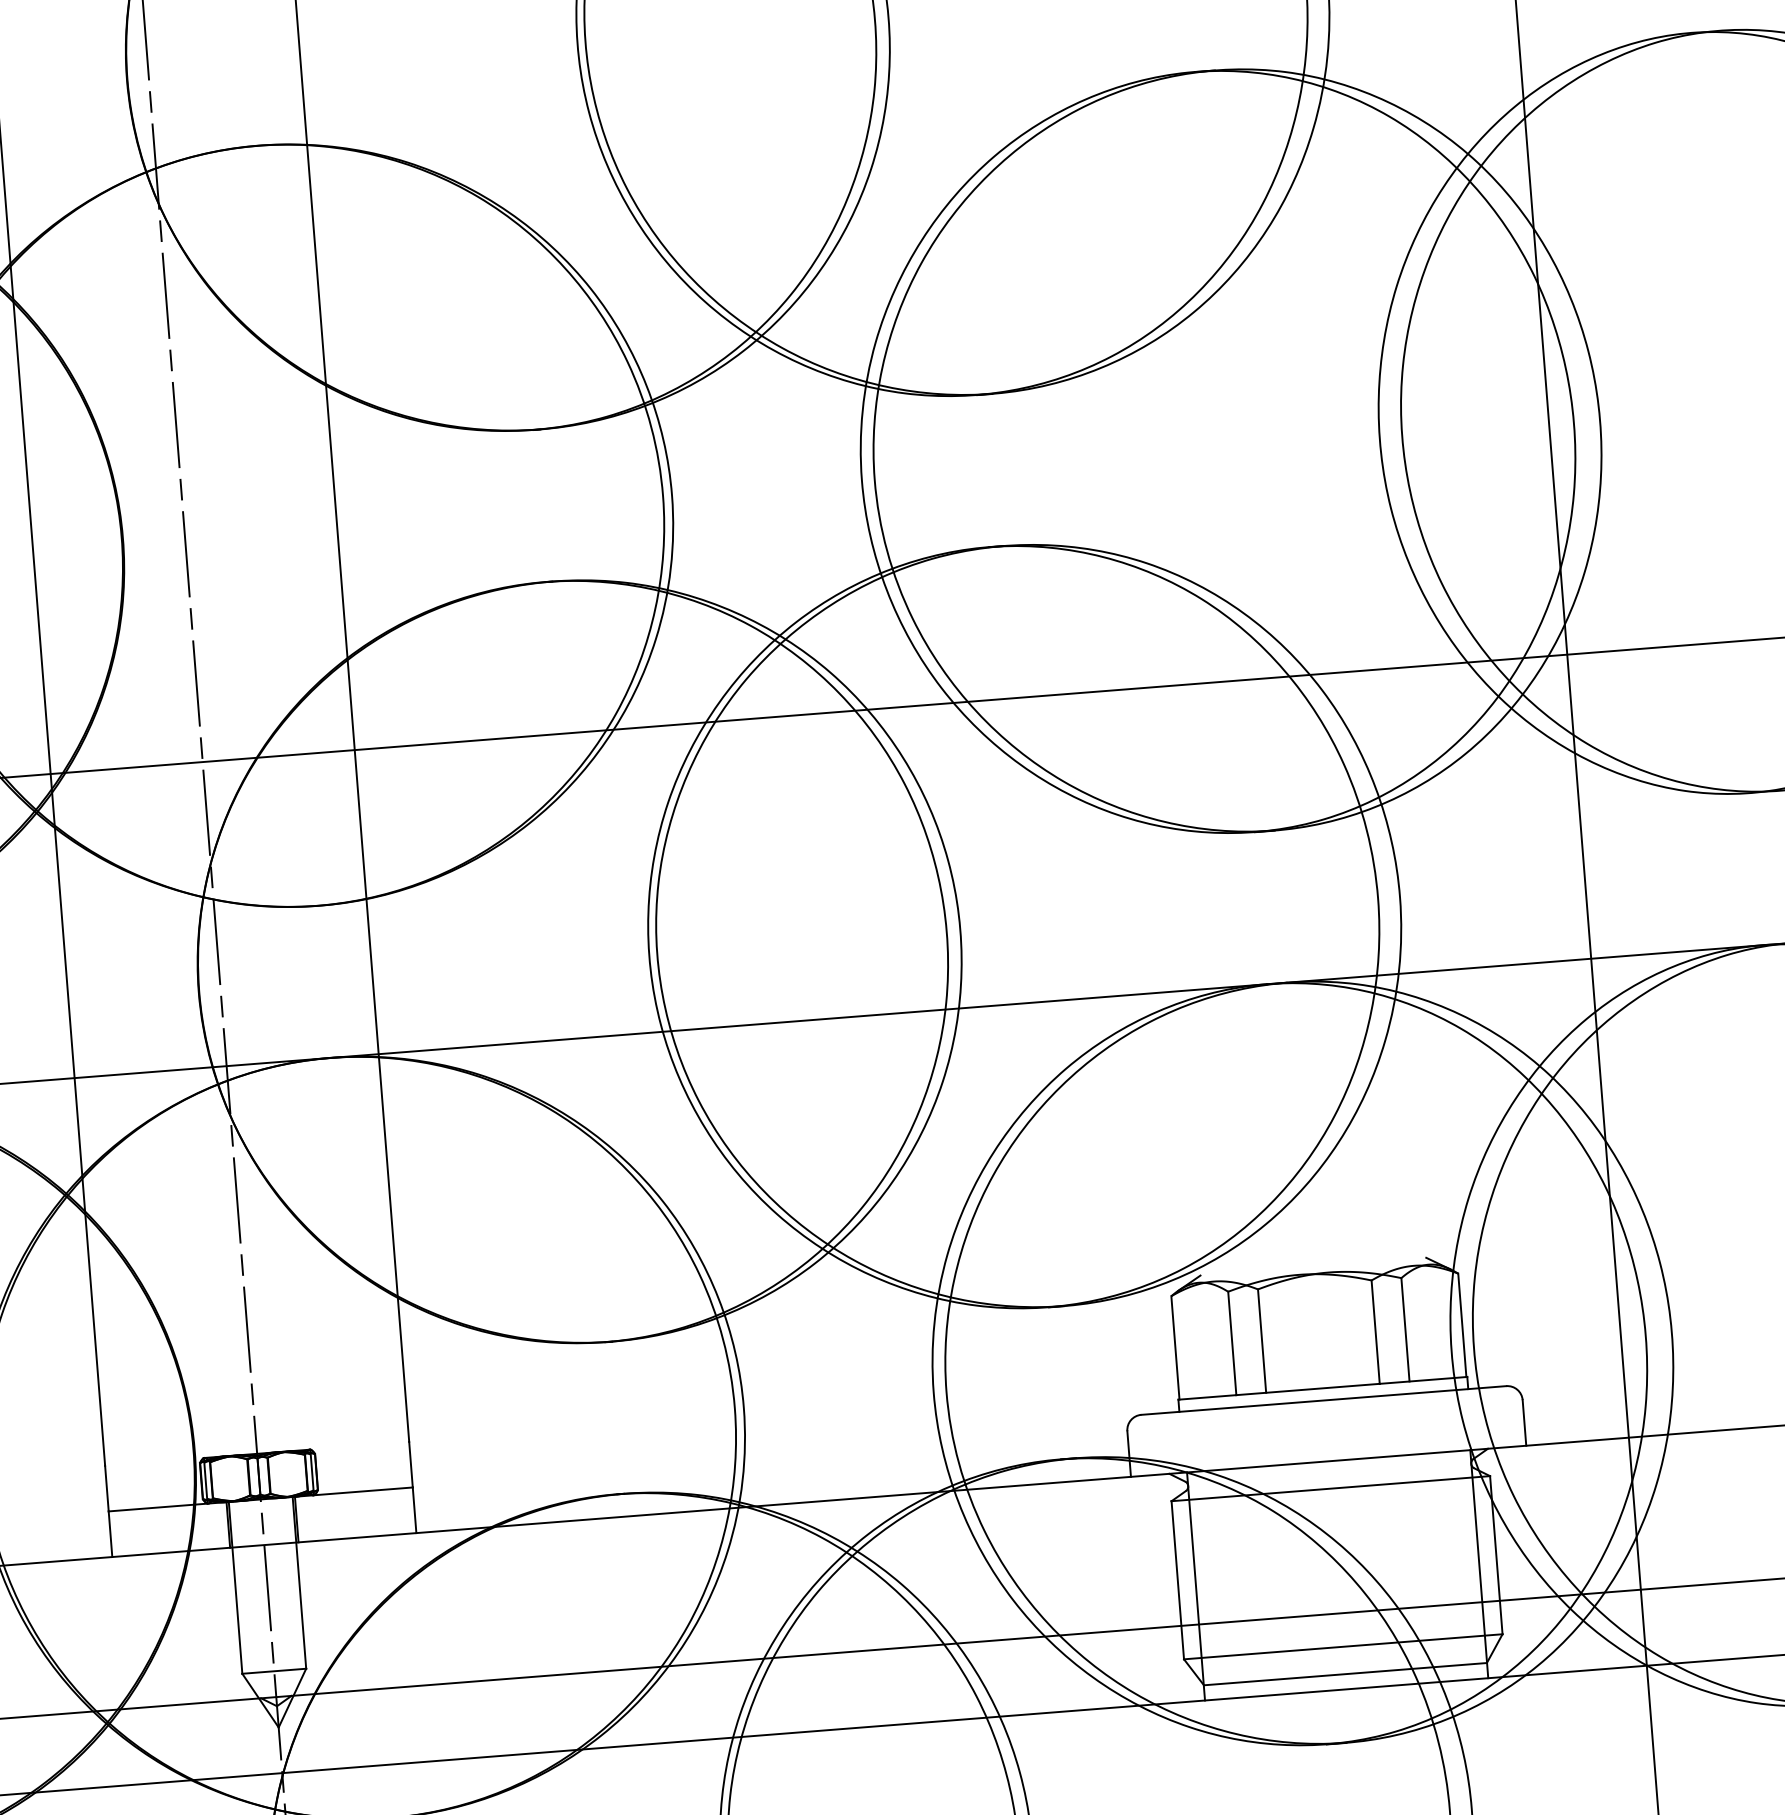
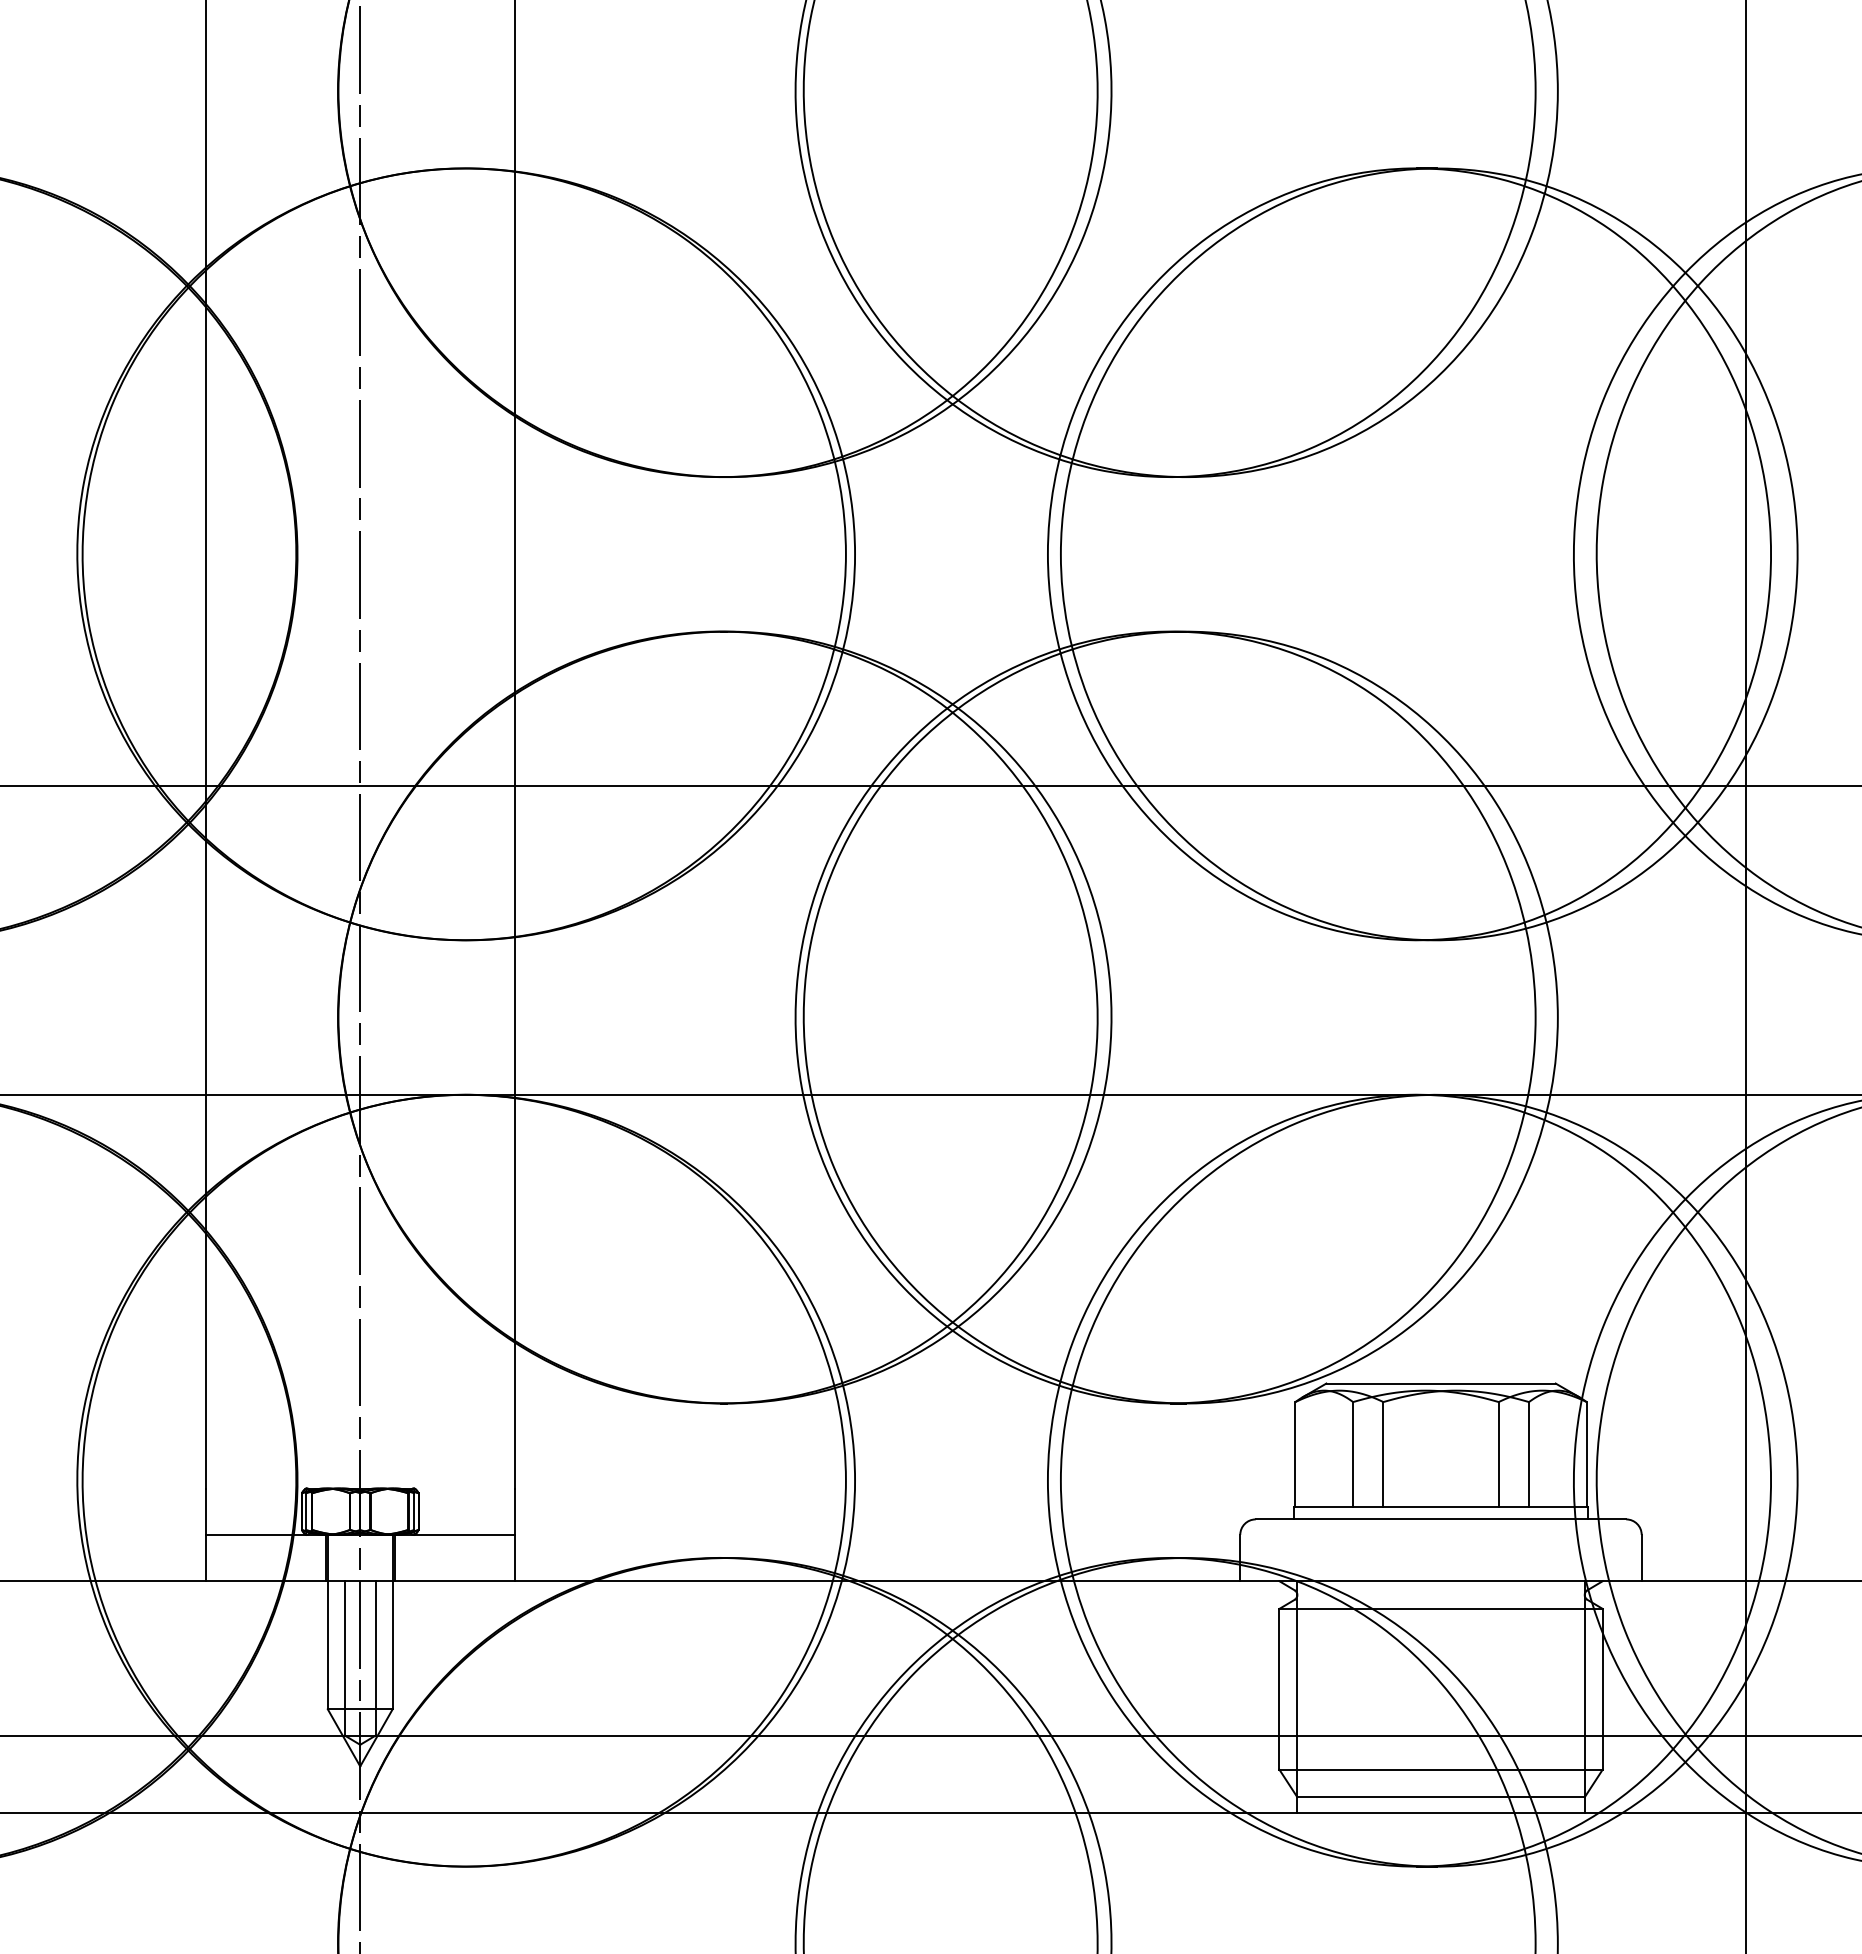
line: (1312, 1266) -> (1440, 1383), added
line: (285, 1620) -> (375, 1658), added
line: (254, 1622) -> (344, 1658), added

